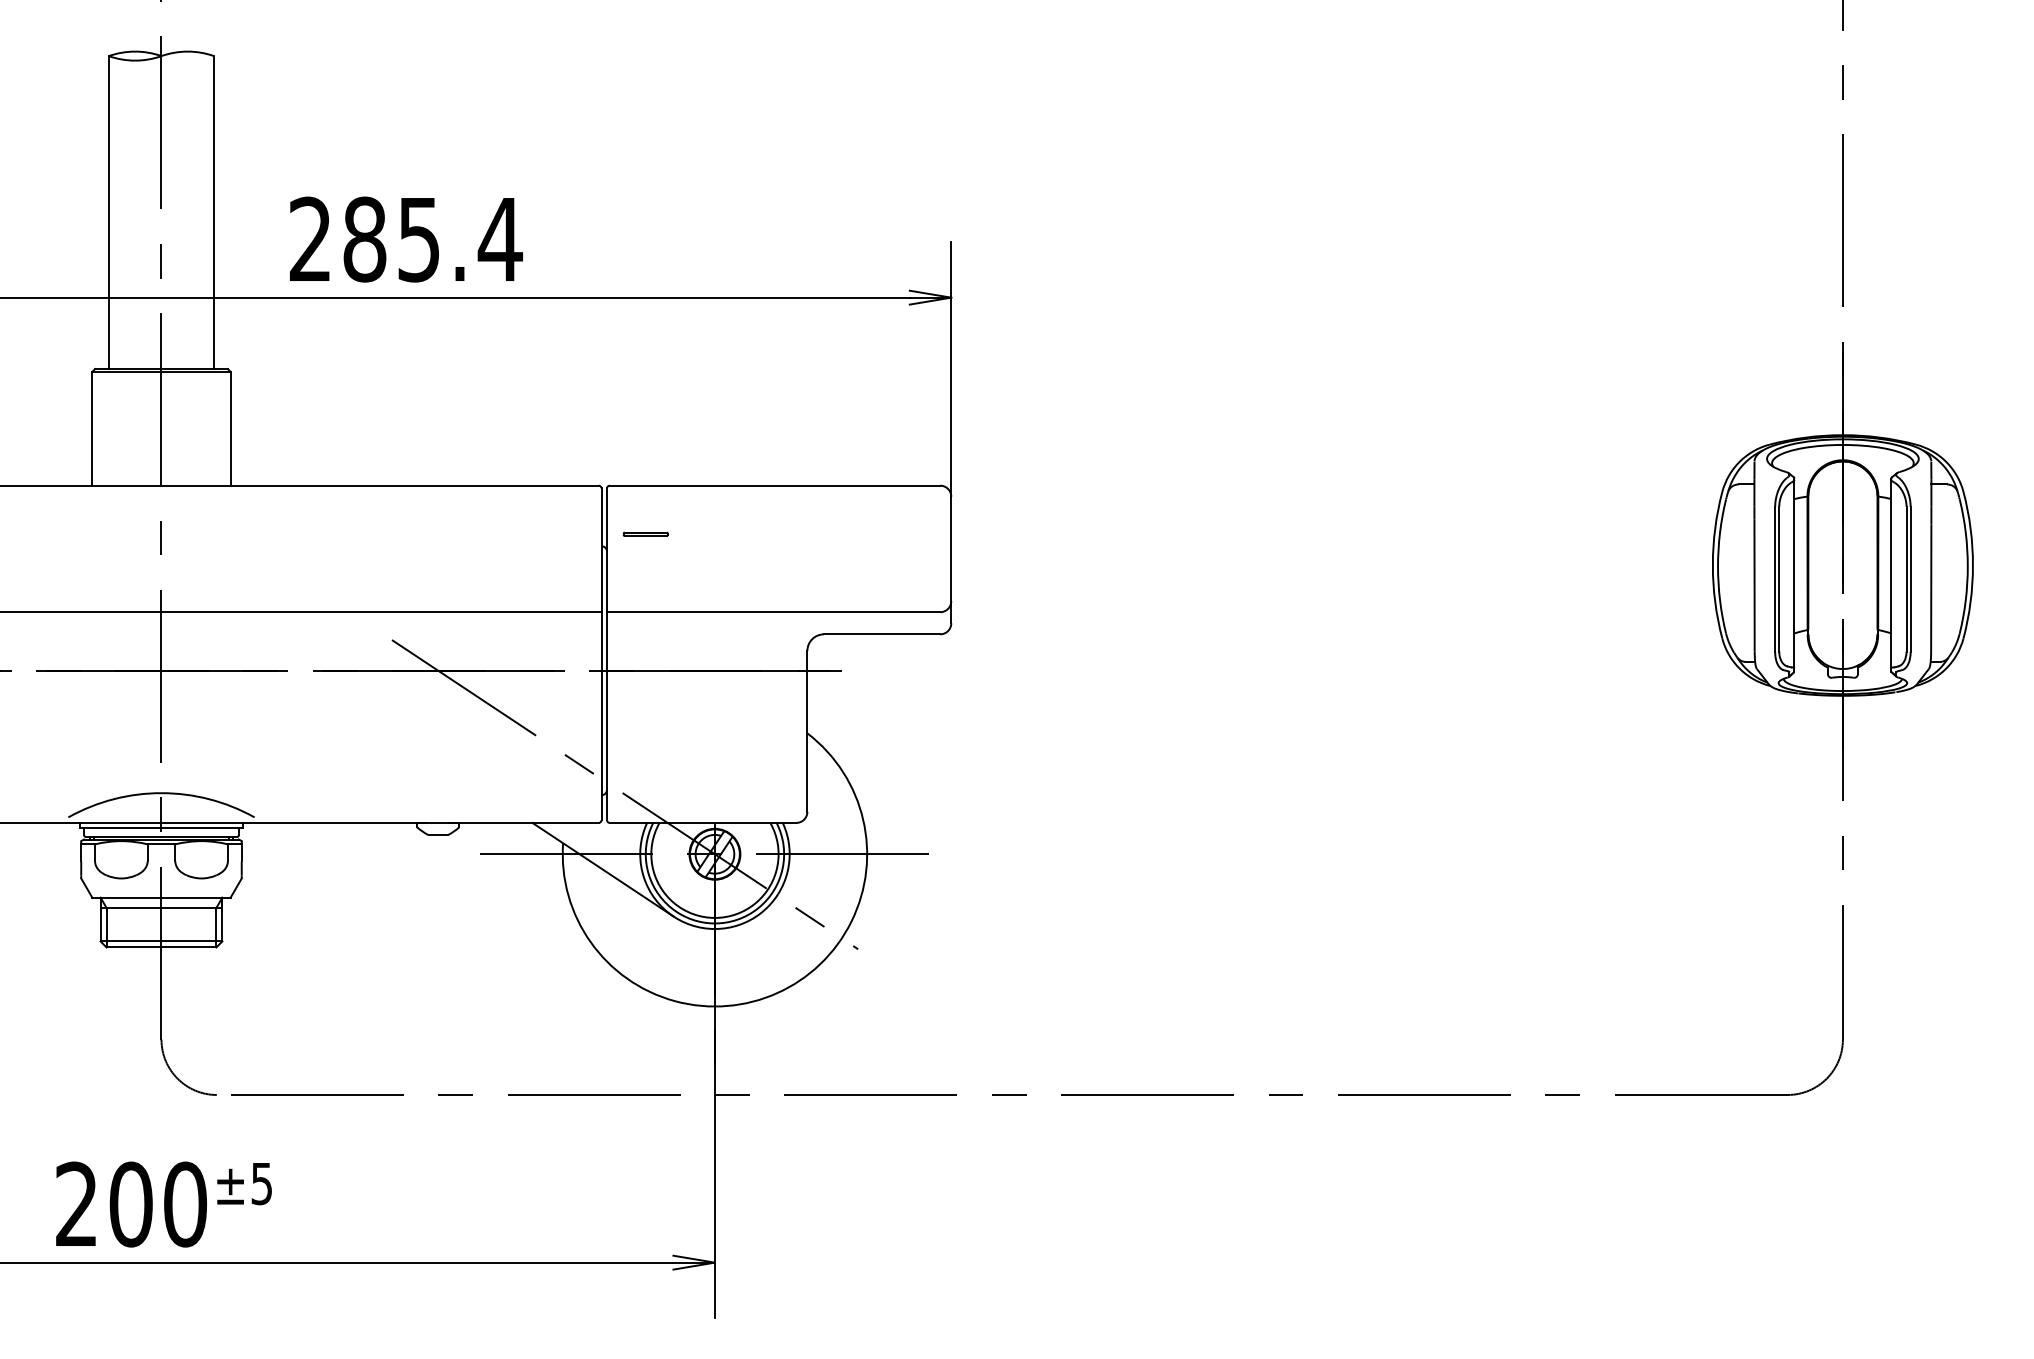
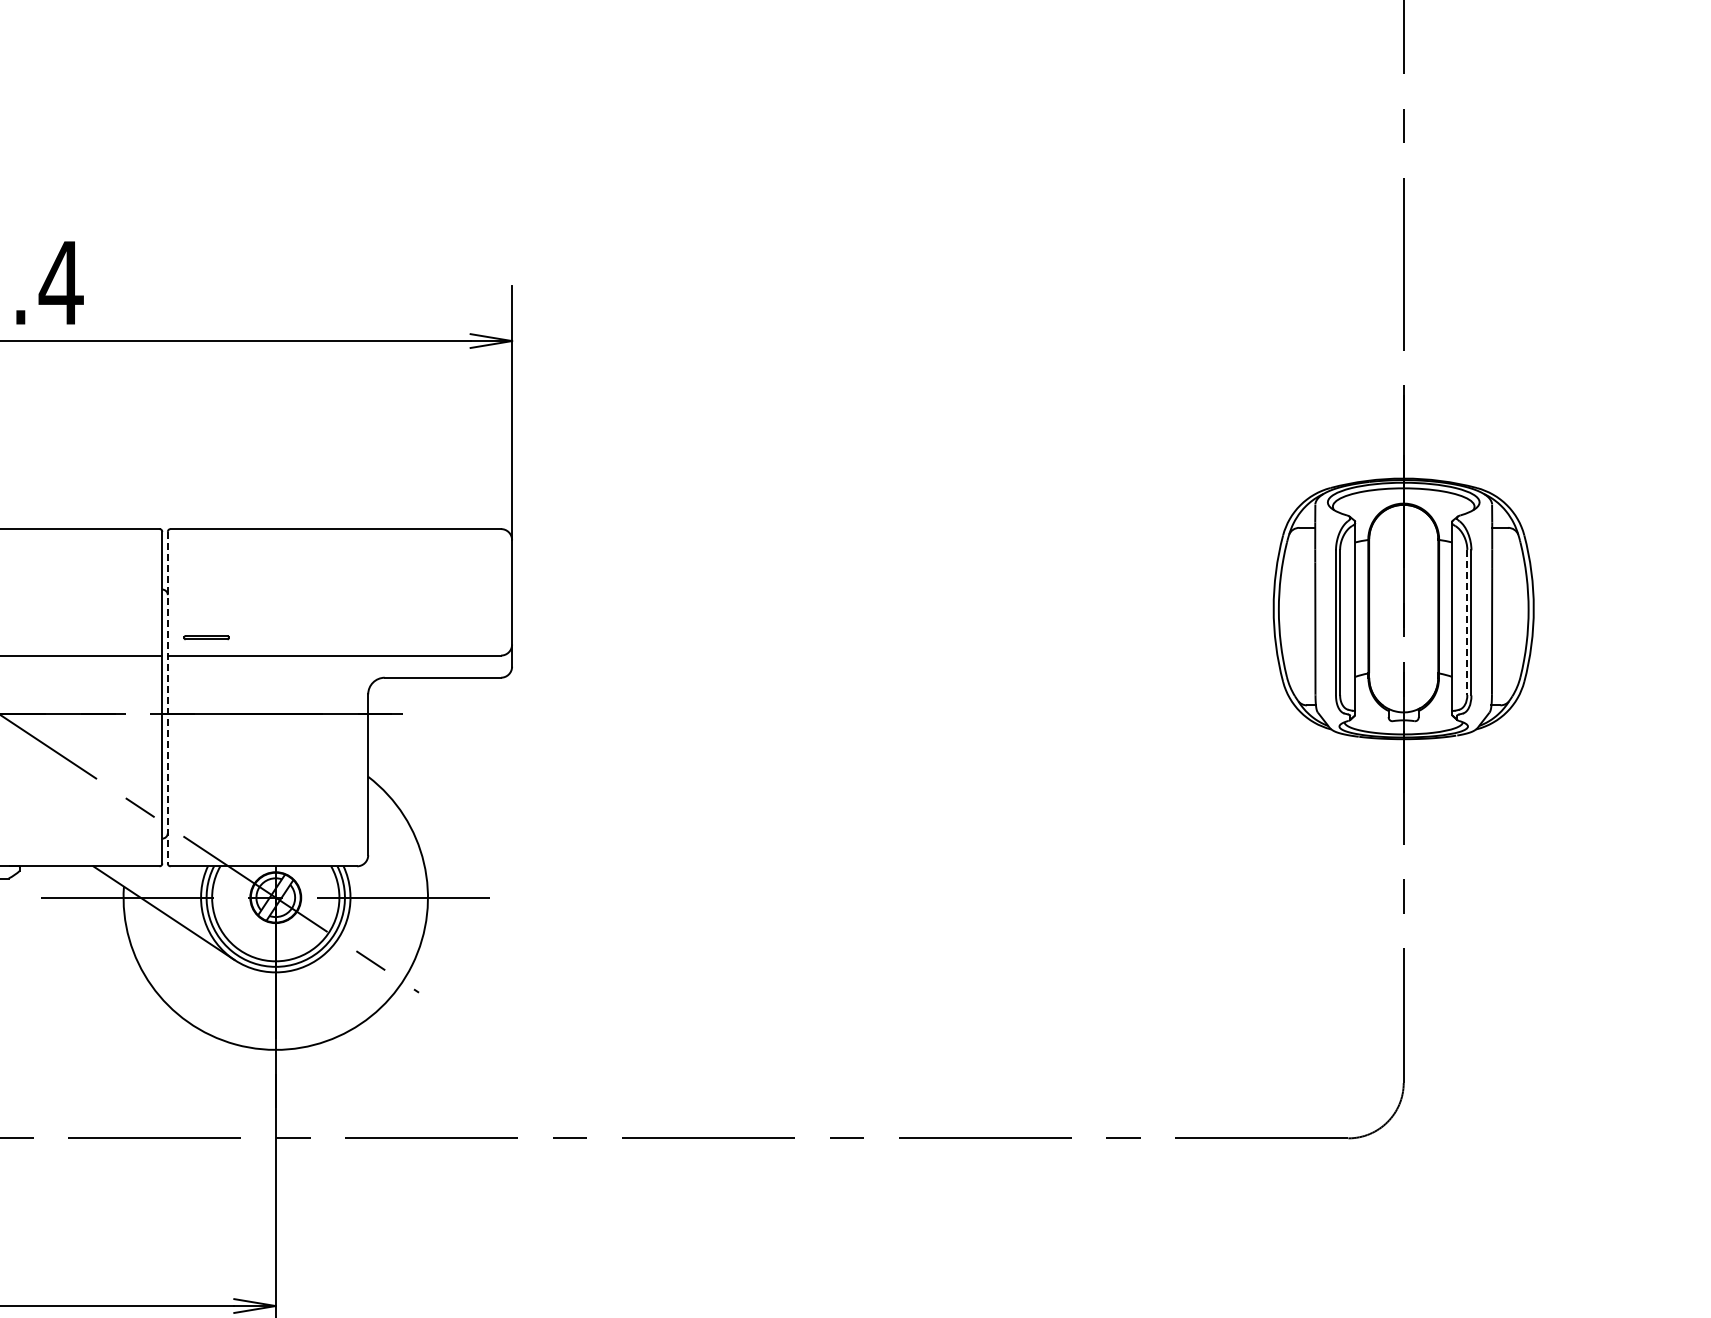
part: (645, 533) -> (206, 636), moved
line: (1906, 579) -> (1467, 622), solid -> dashed
line: (607, 654) -> (168, 697), solid -> dashed

